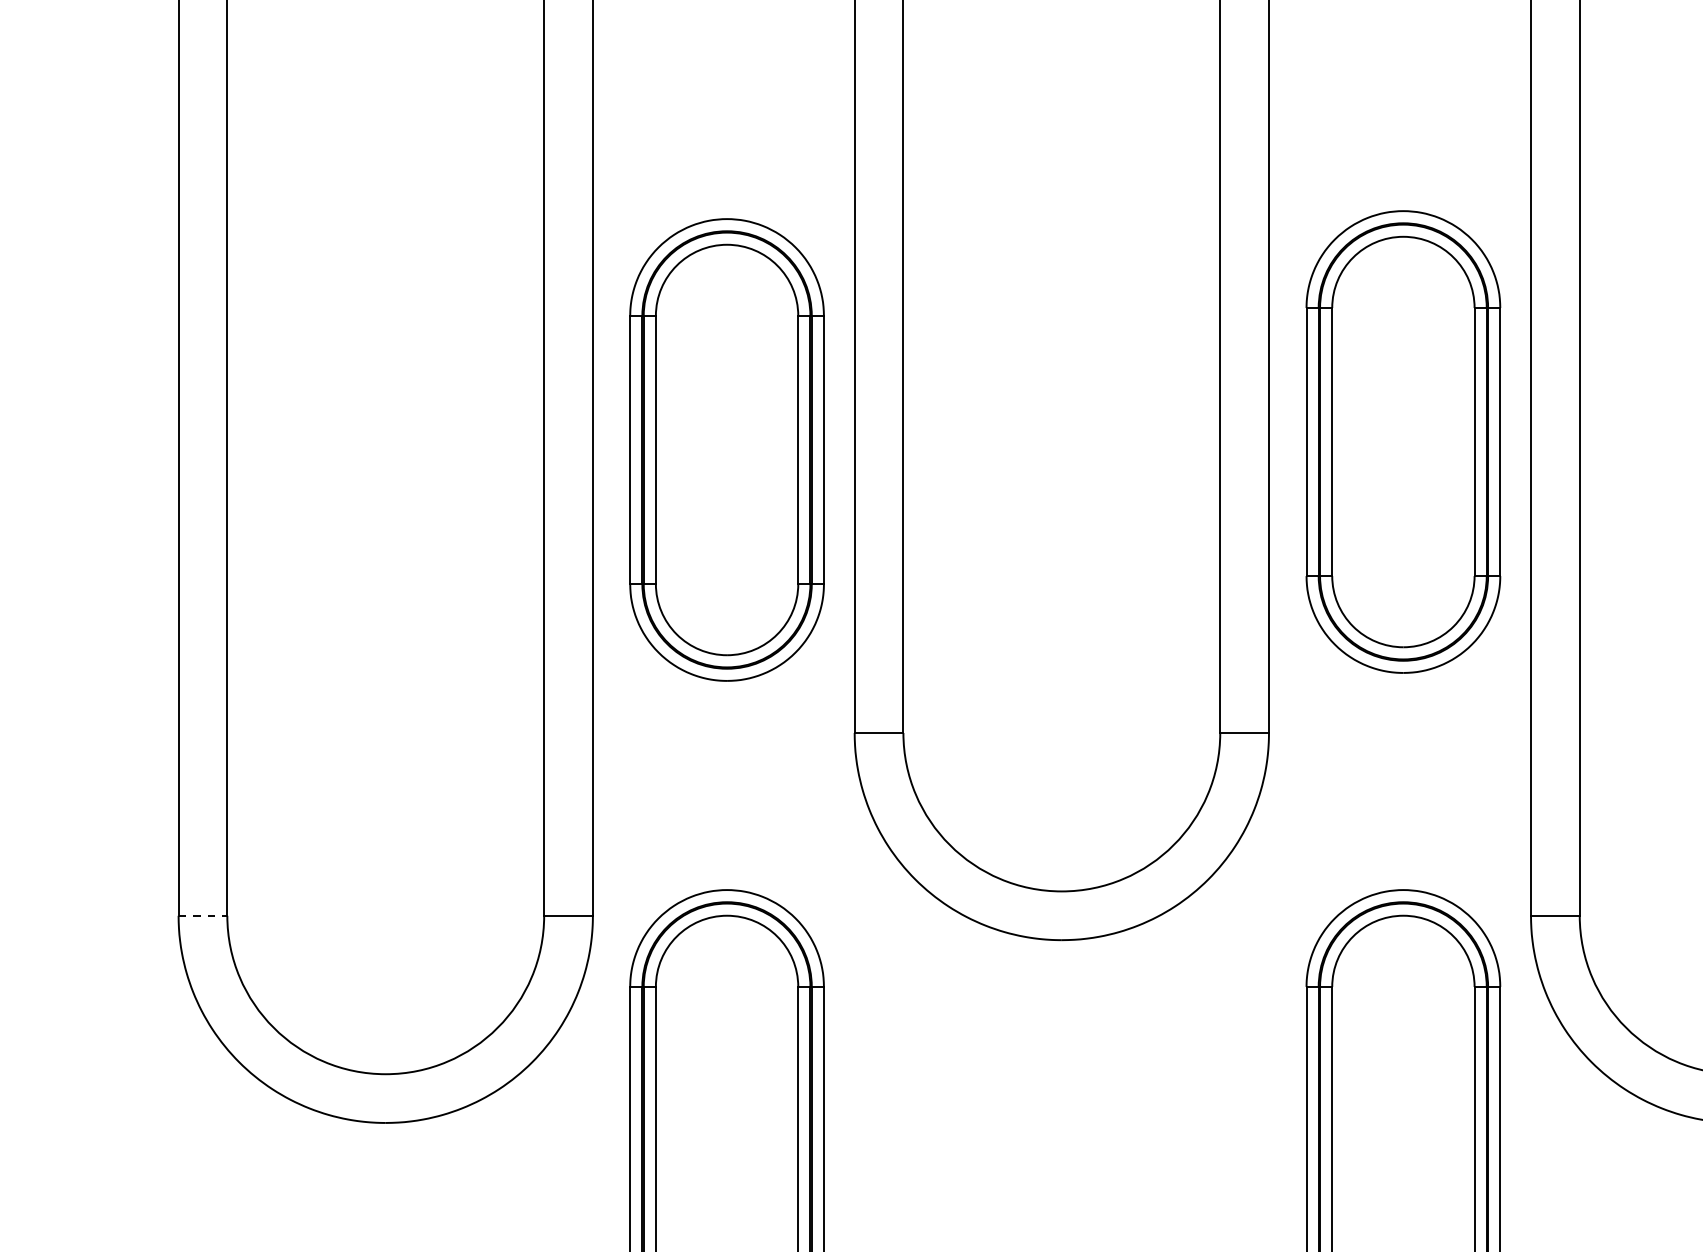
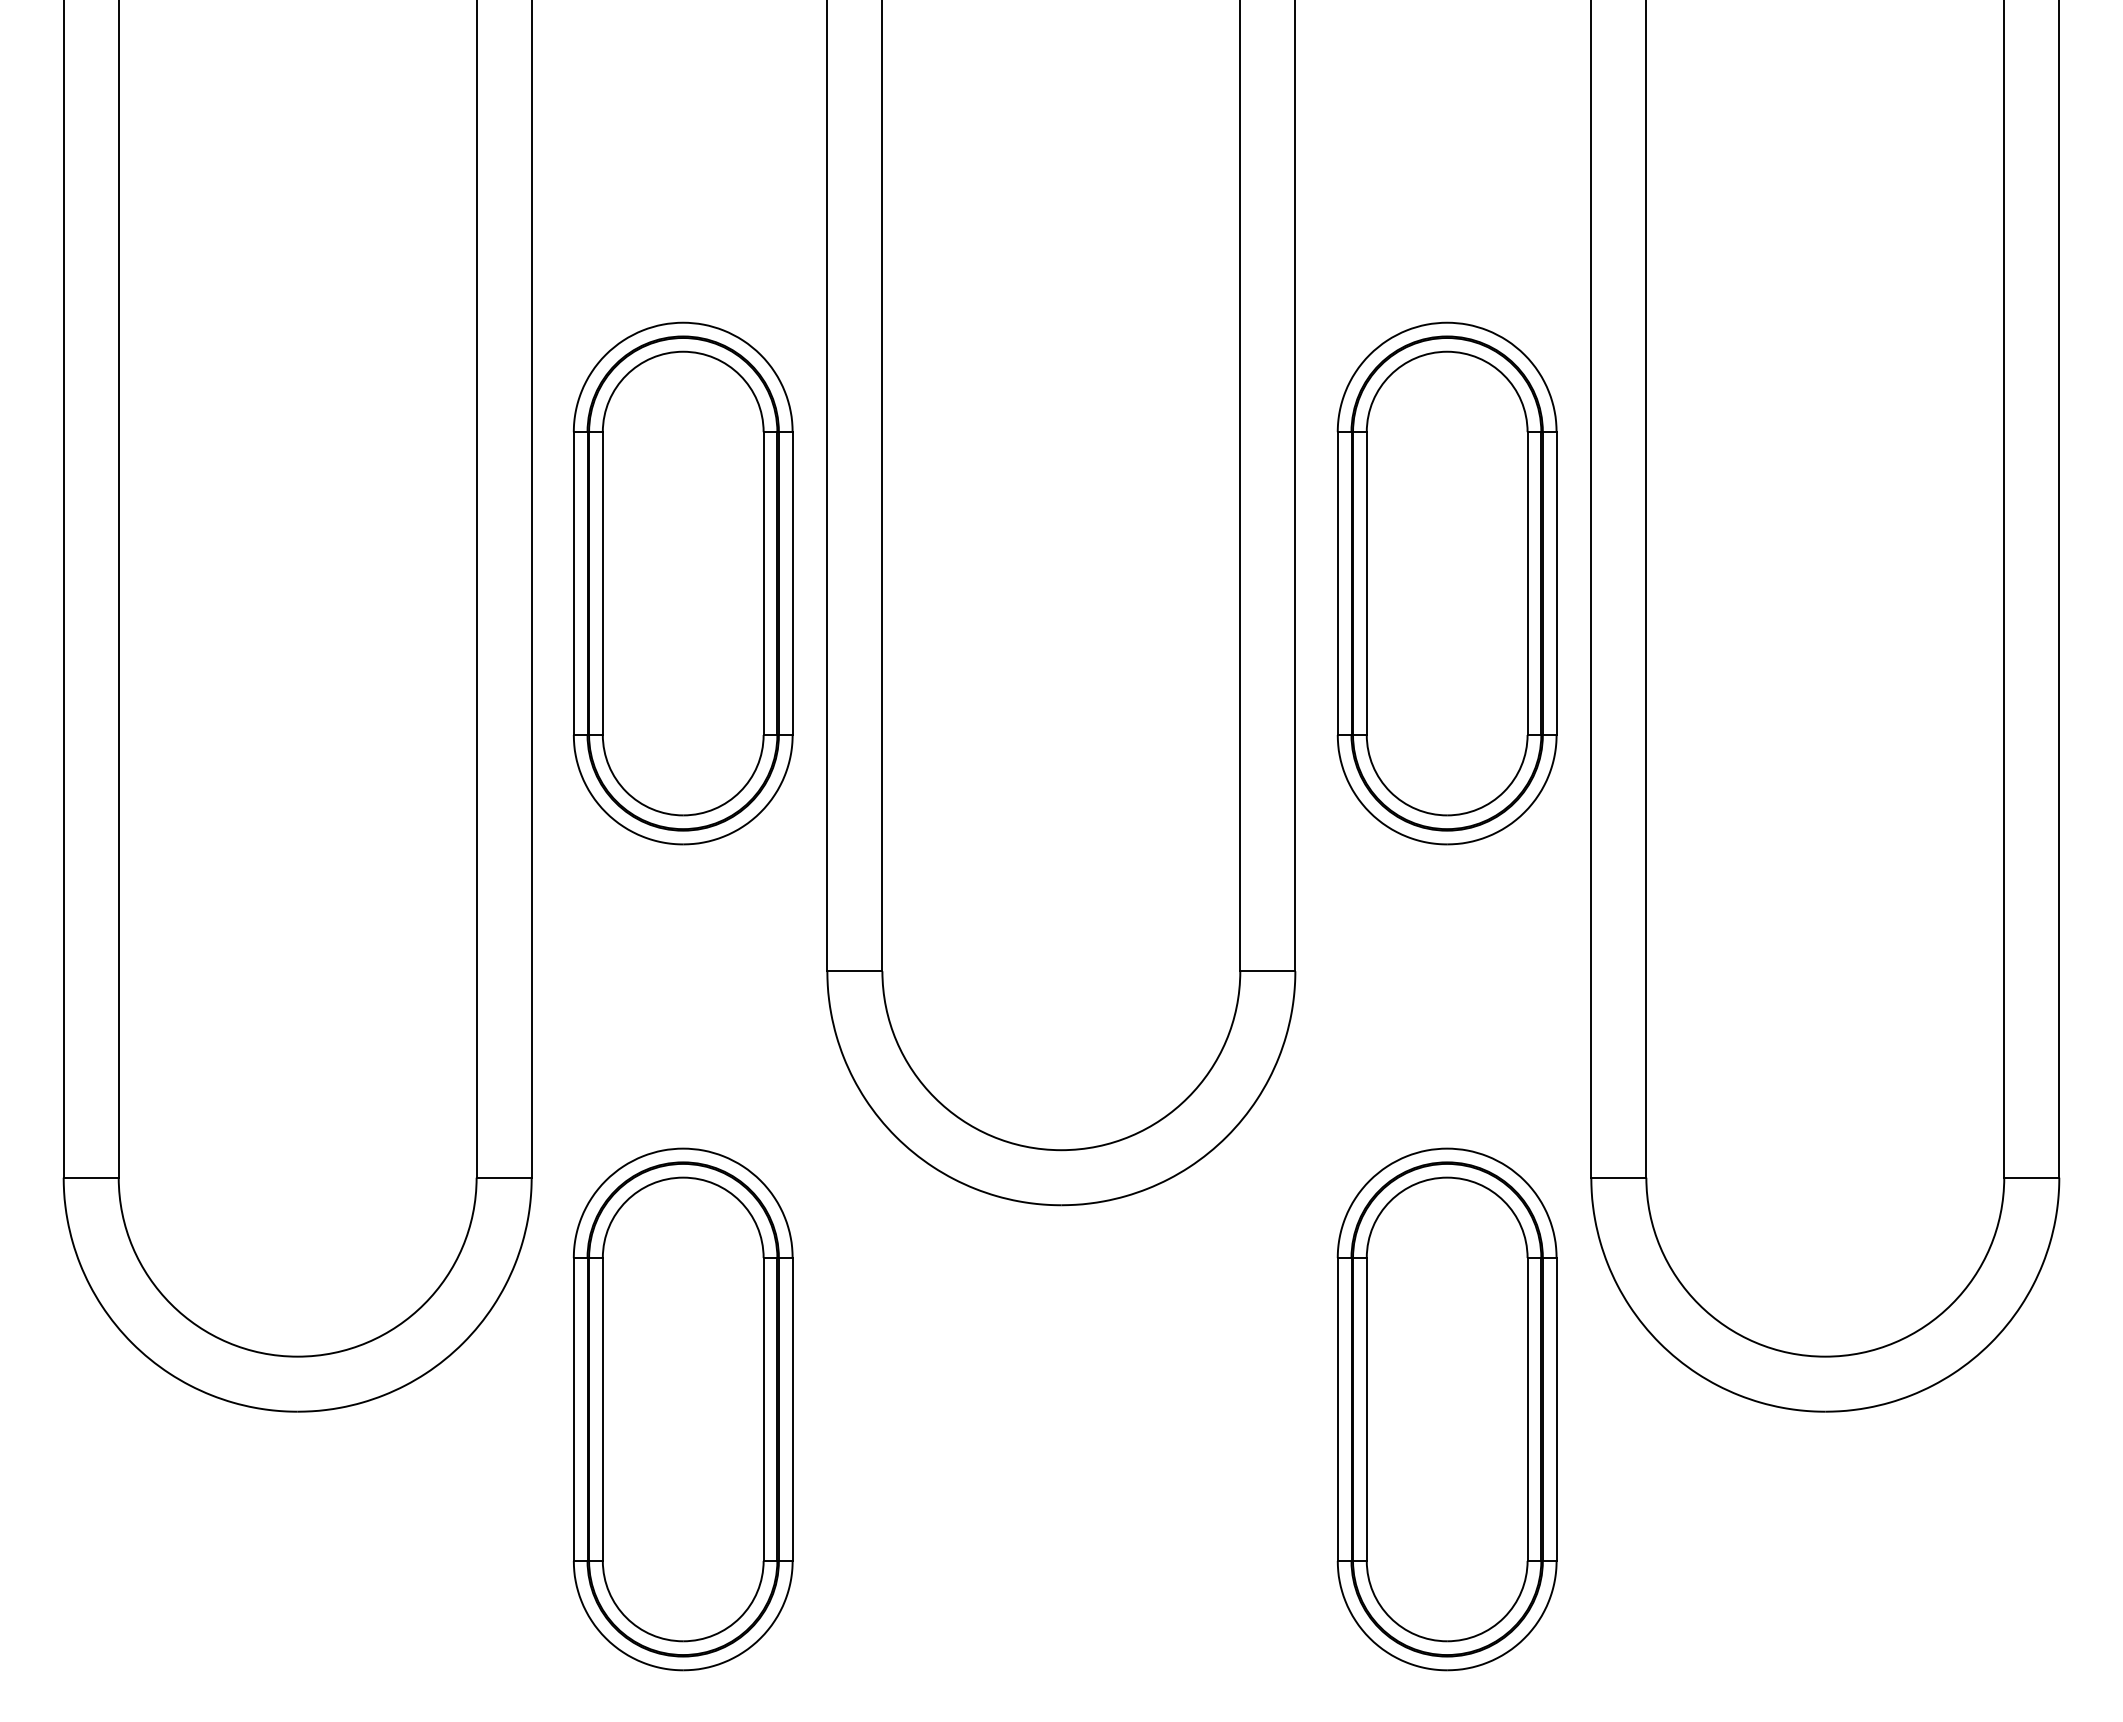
part: (1402, 441) -> (1446, 583), moved
part: (726, 449) -> (682, 583), moved
line: (203, 915) -> (91, 1177), dashed -> solid

